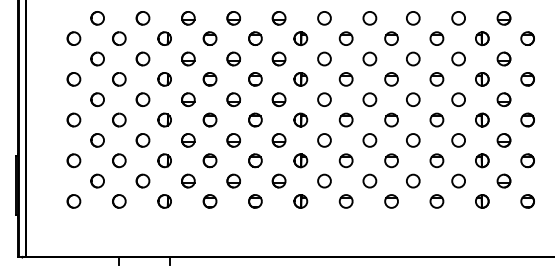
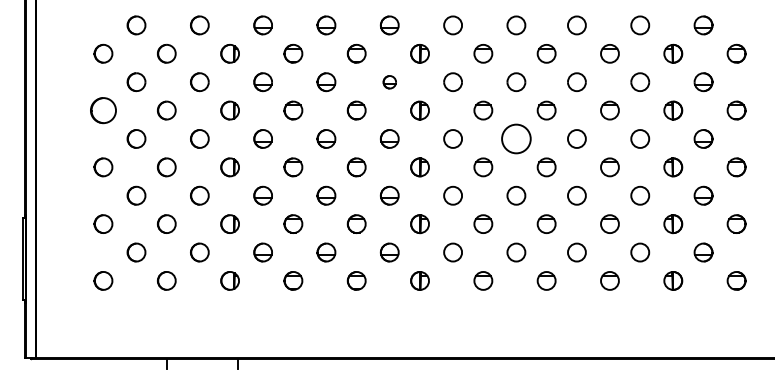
part: (278, 59) -> (389, 82), size x0.7
part: (73, 79) -> (103, 110), size x1.4
circle: (369, 99) -> (516, 138), size x1.6

